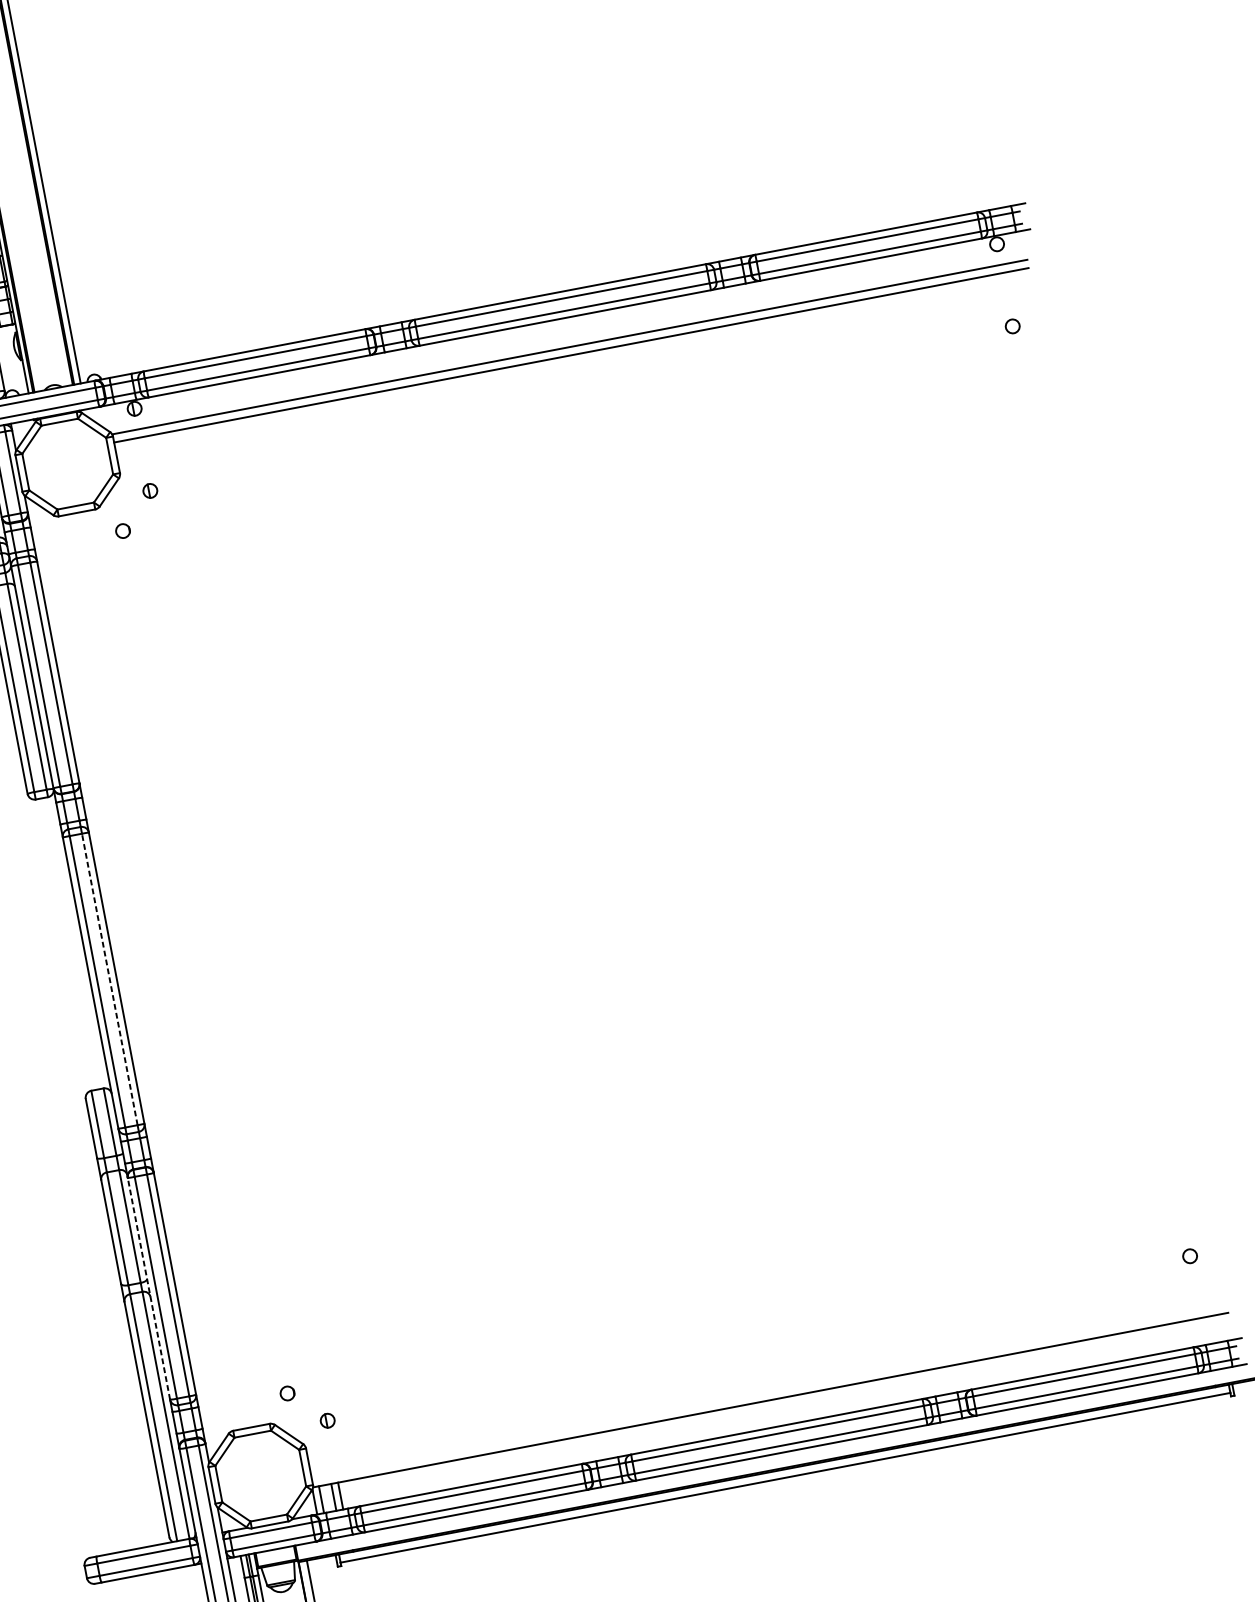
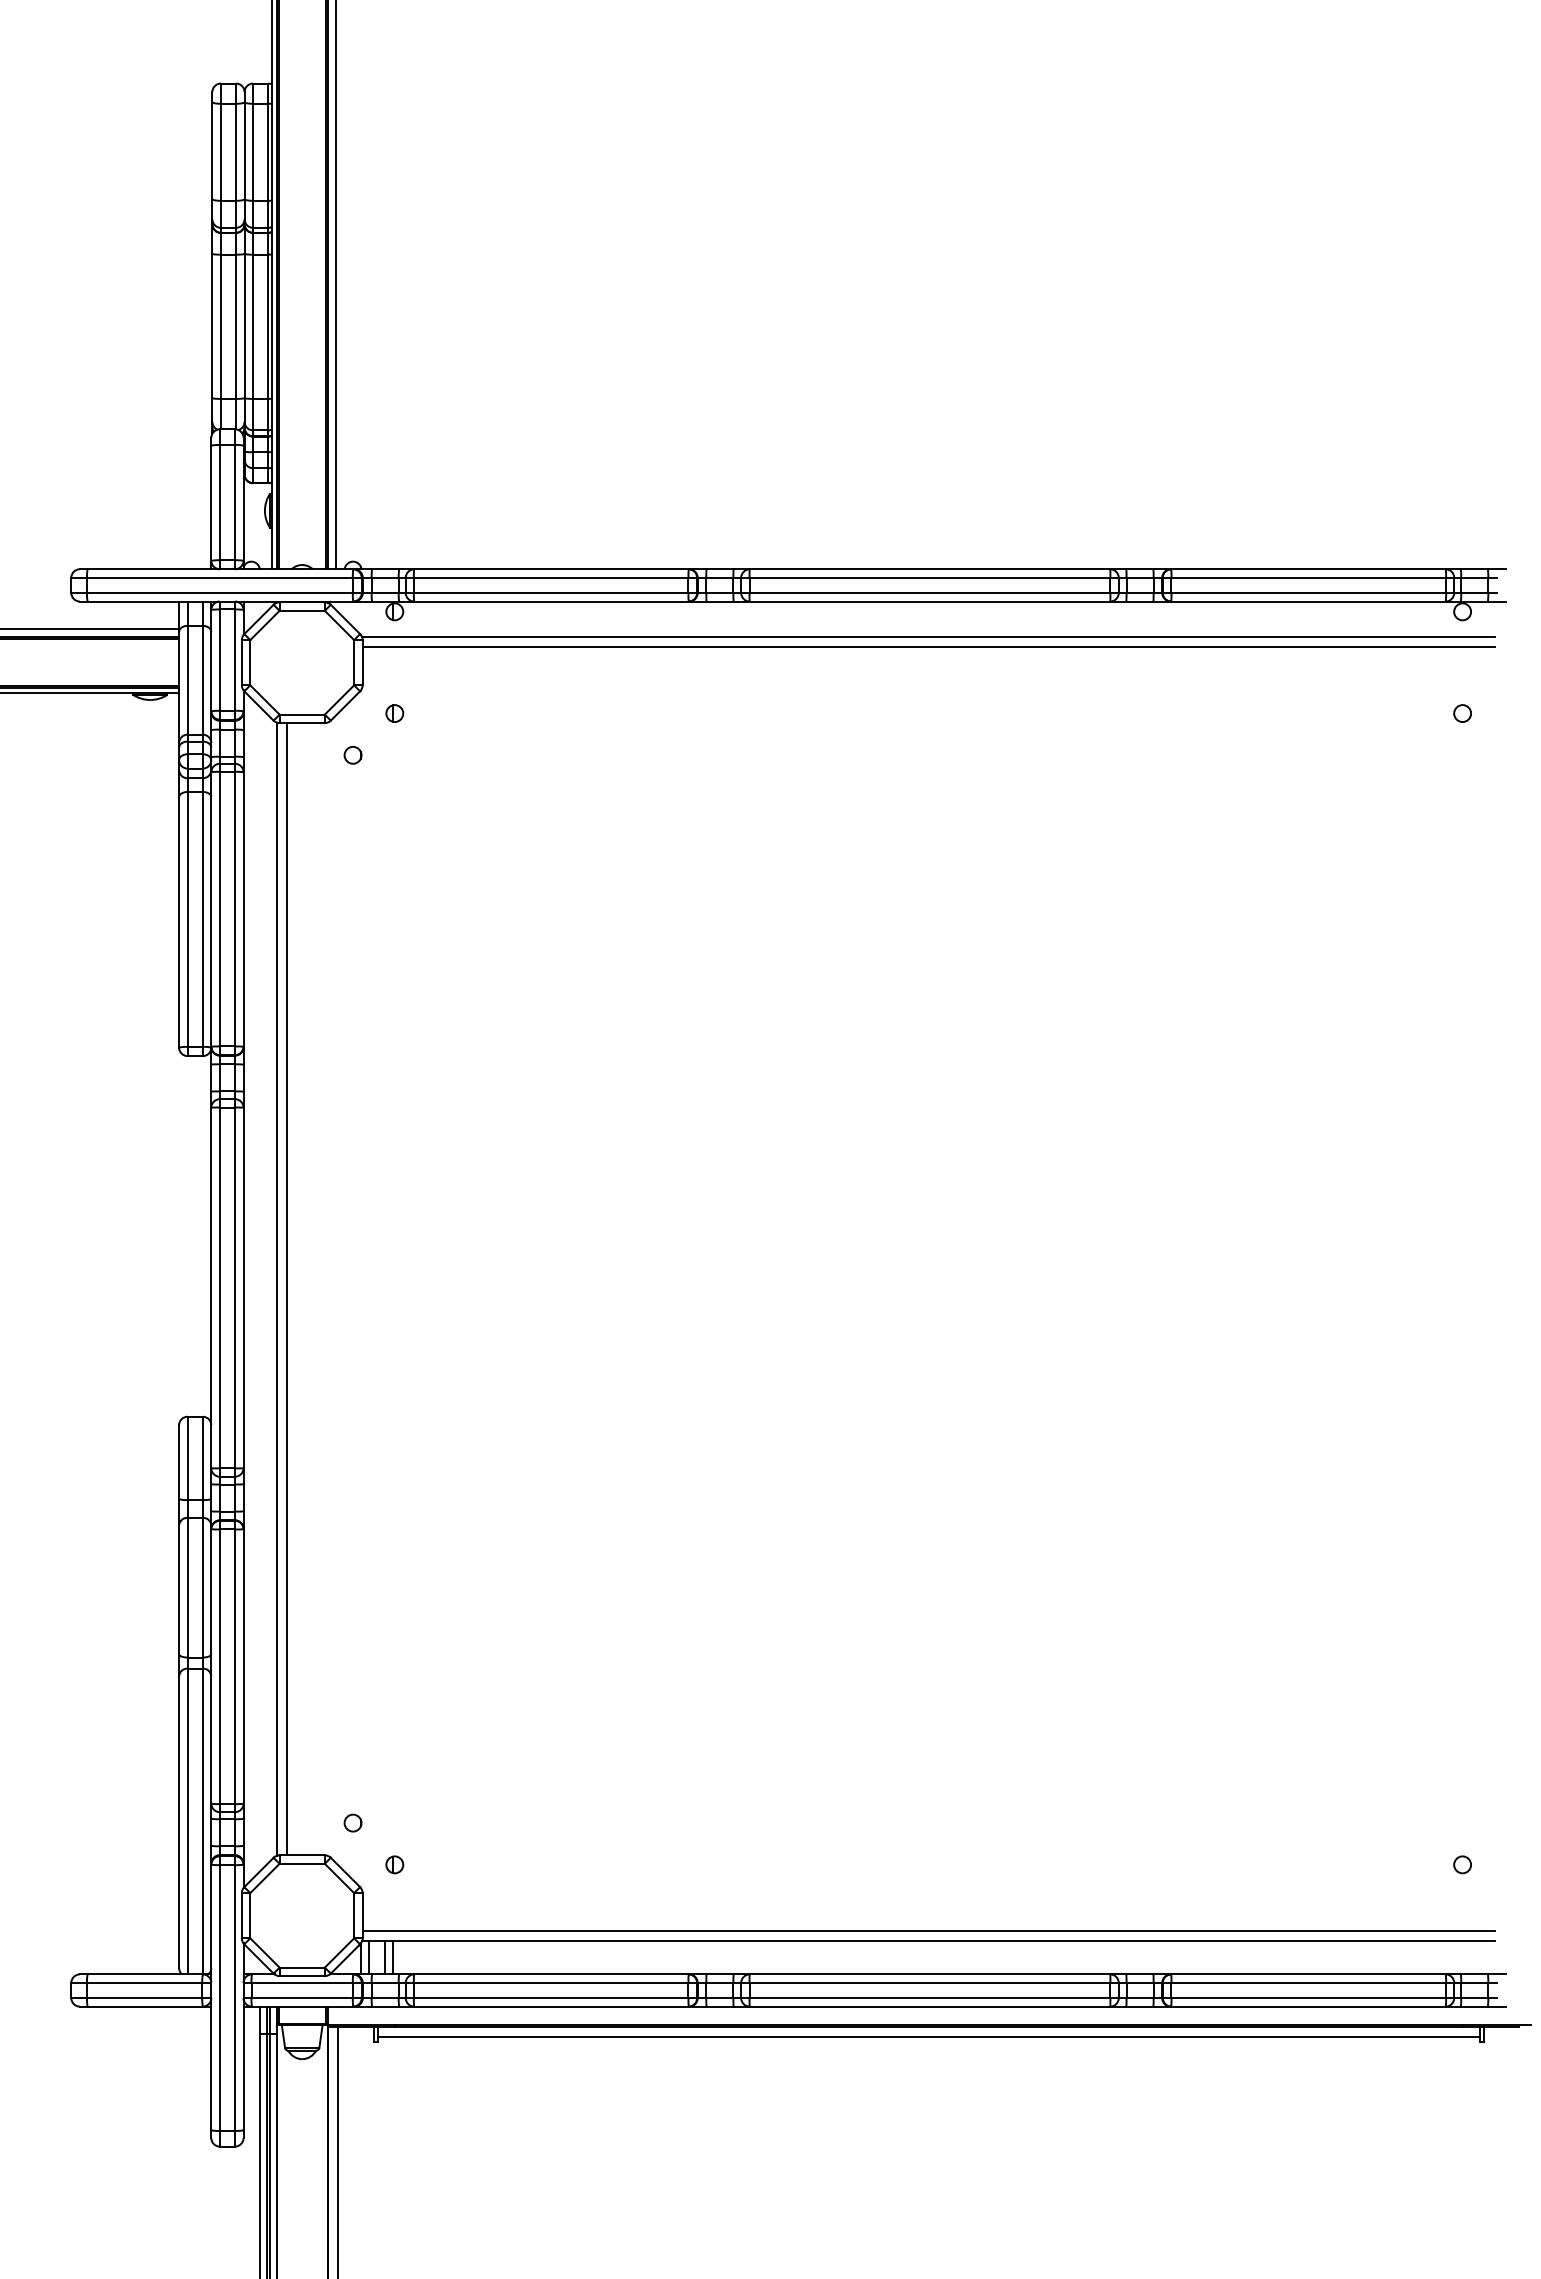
line: (151, 972) -> (286, 1289), added
line: (143, 973) -> (276, 1288), added
line: (110, 979) -> (235, 1287), dashed -> solid
line: (149, 1288) -> (211, 1666), dashed -> solid
line: (768, 1391) -> (928, 1930), added

